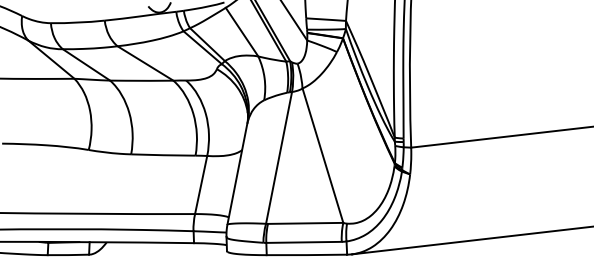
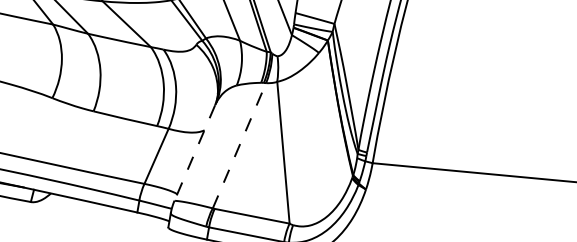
line: (279, 157) -> (239, 145), solid -> dashed
line: (237, 174) -> (194, 153), solid -> dashed

